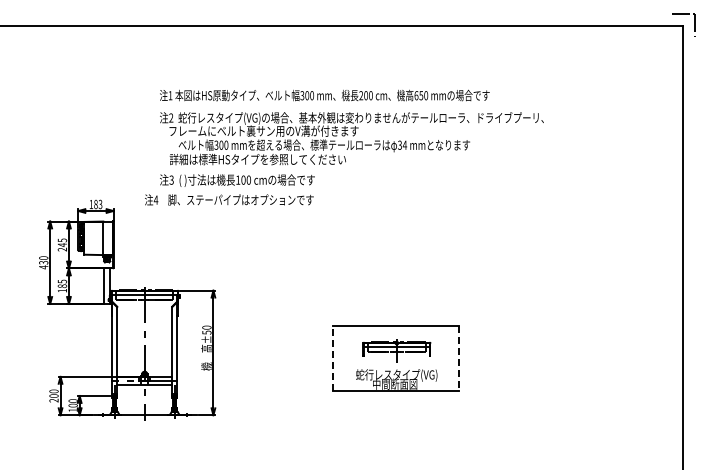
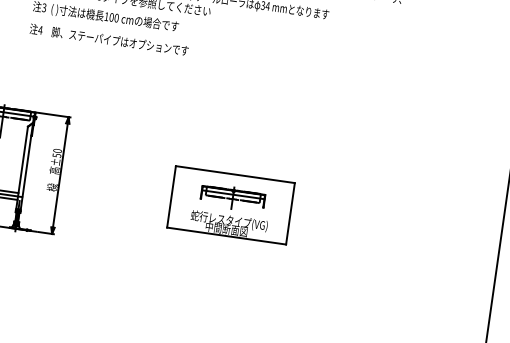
text: (229, 199) -> (109, 39), moved
line: (332, 358) -> (171, 196), dashed -> solid
line: (459, 358) -> (290, 213), dashed -> solid

